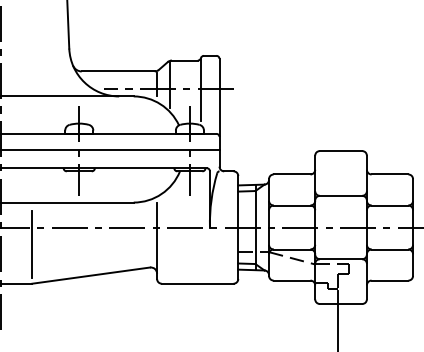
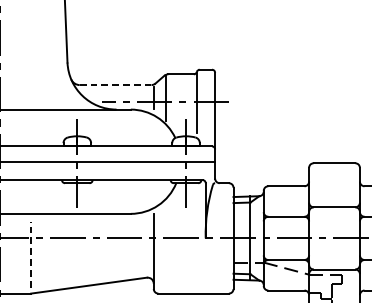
line: (118, 71) -> (115, 85), solid -> dashed
line: (32, 243) -> (31, 254), solid -> dashed

